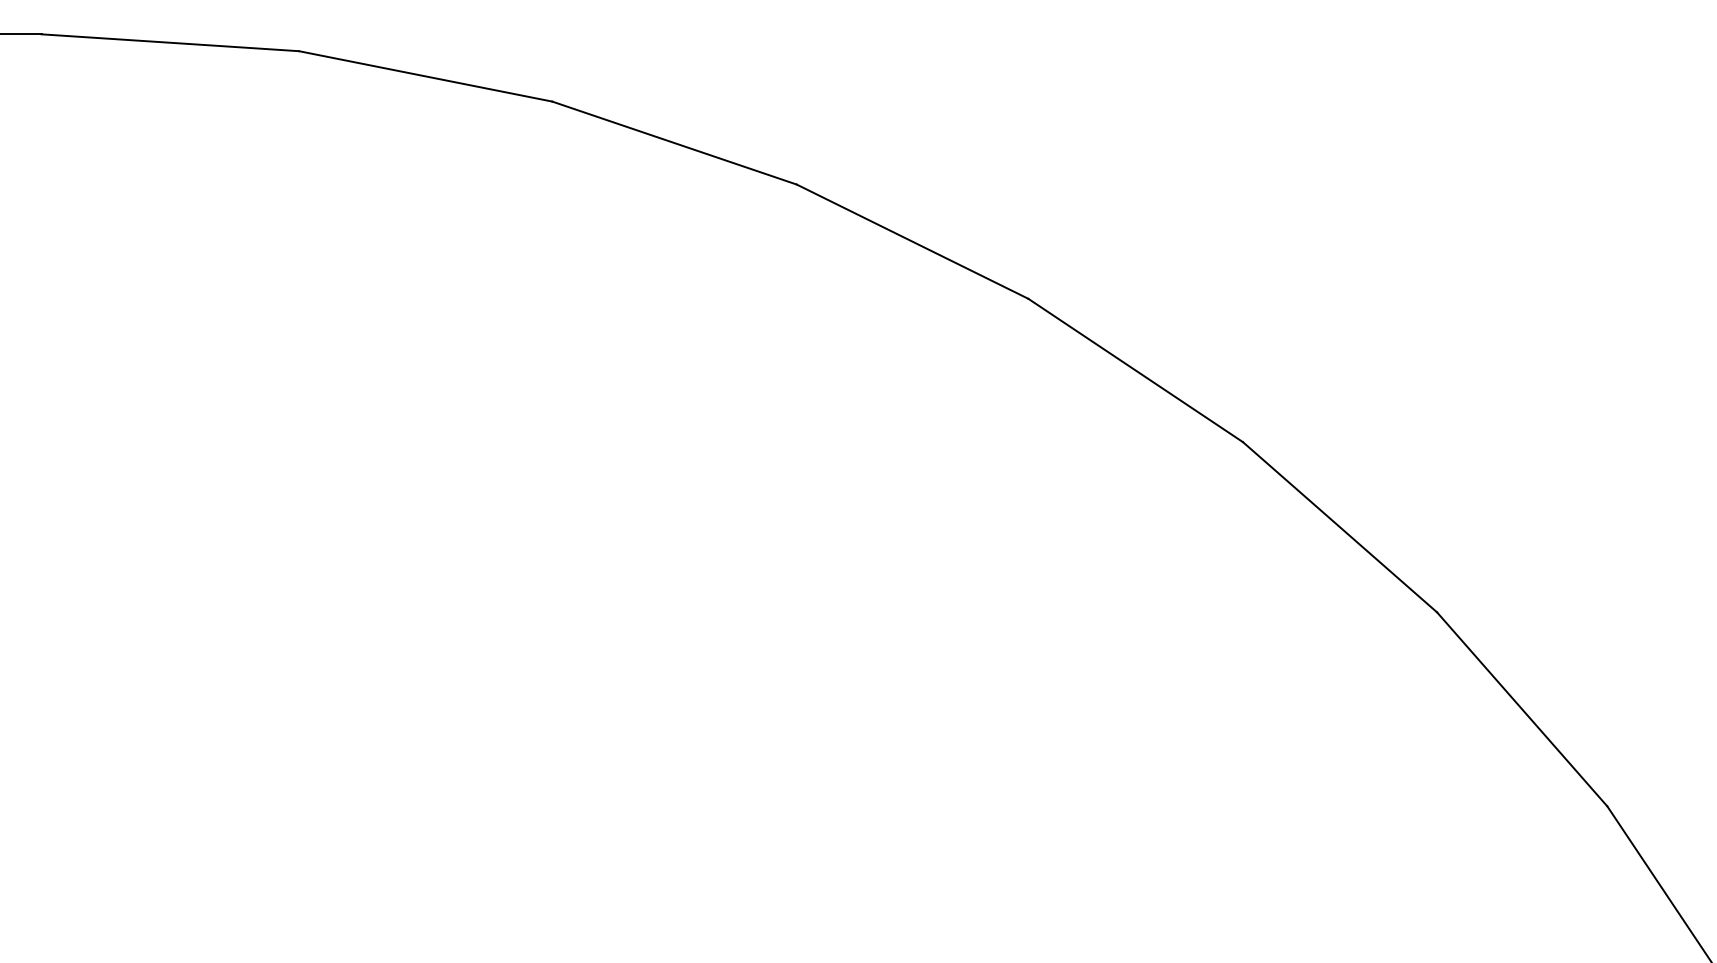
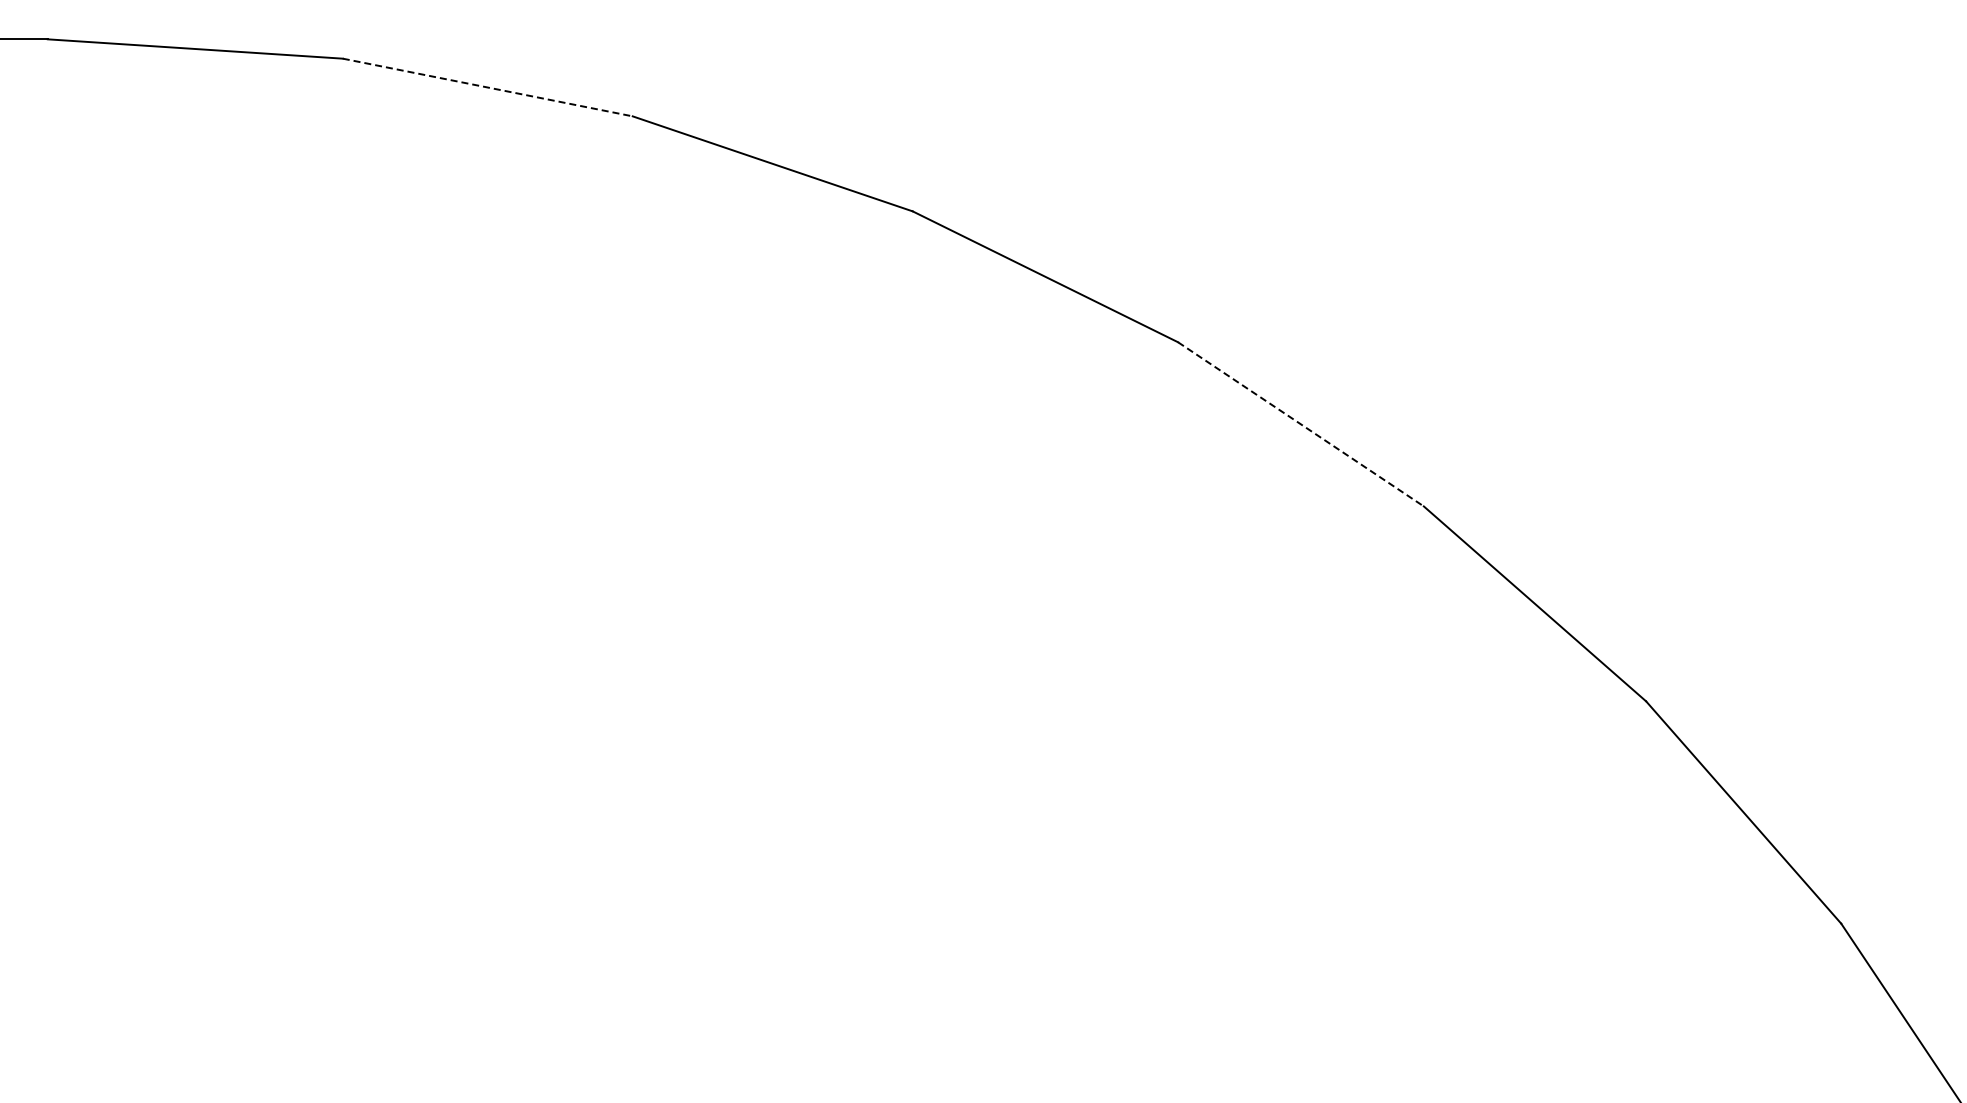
line: (425, 76) -> (487, 87), solid -> dashed
line: (1135, 370) -> (1300, 424), solid -> dashed

